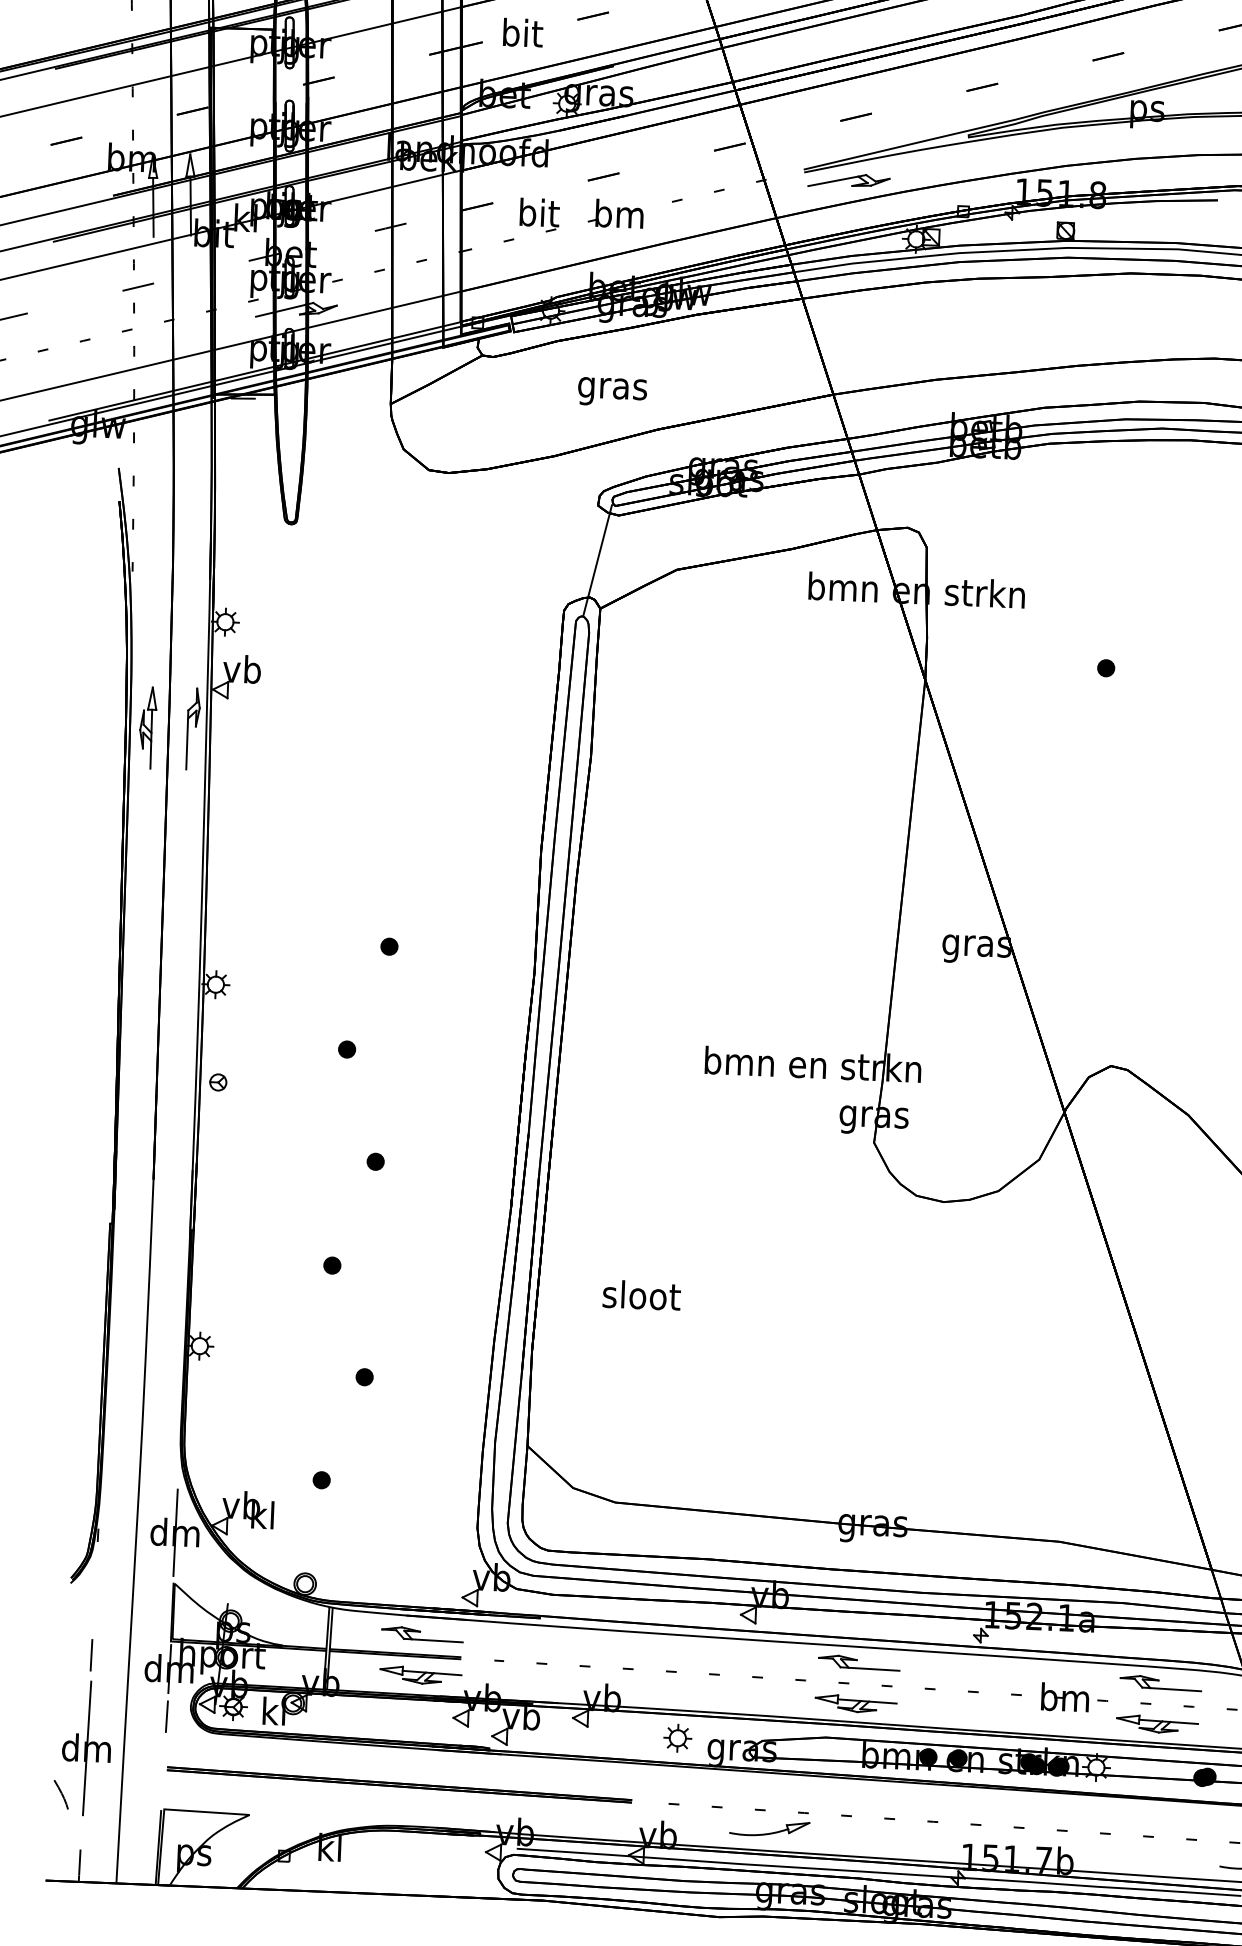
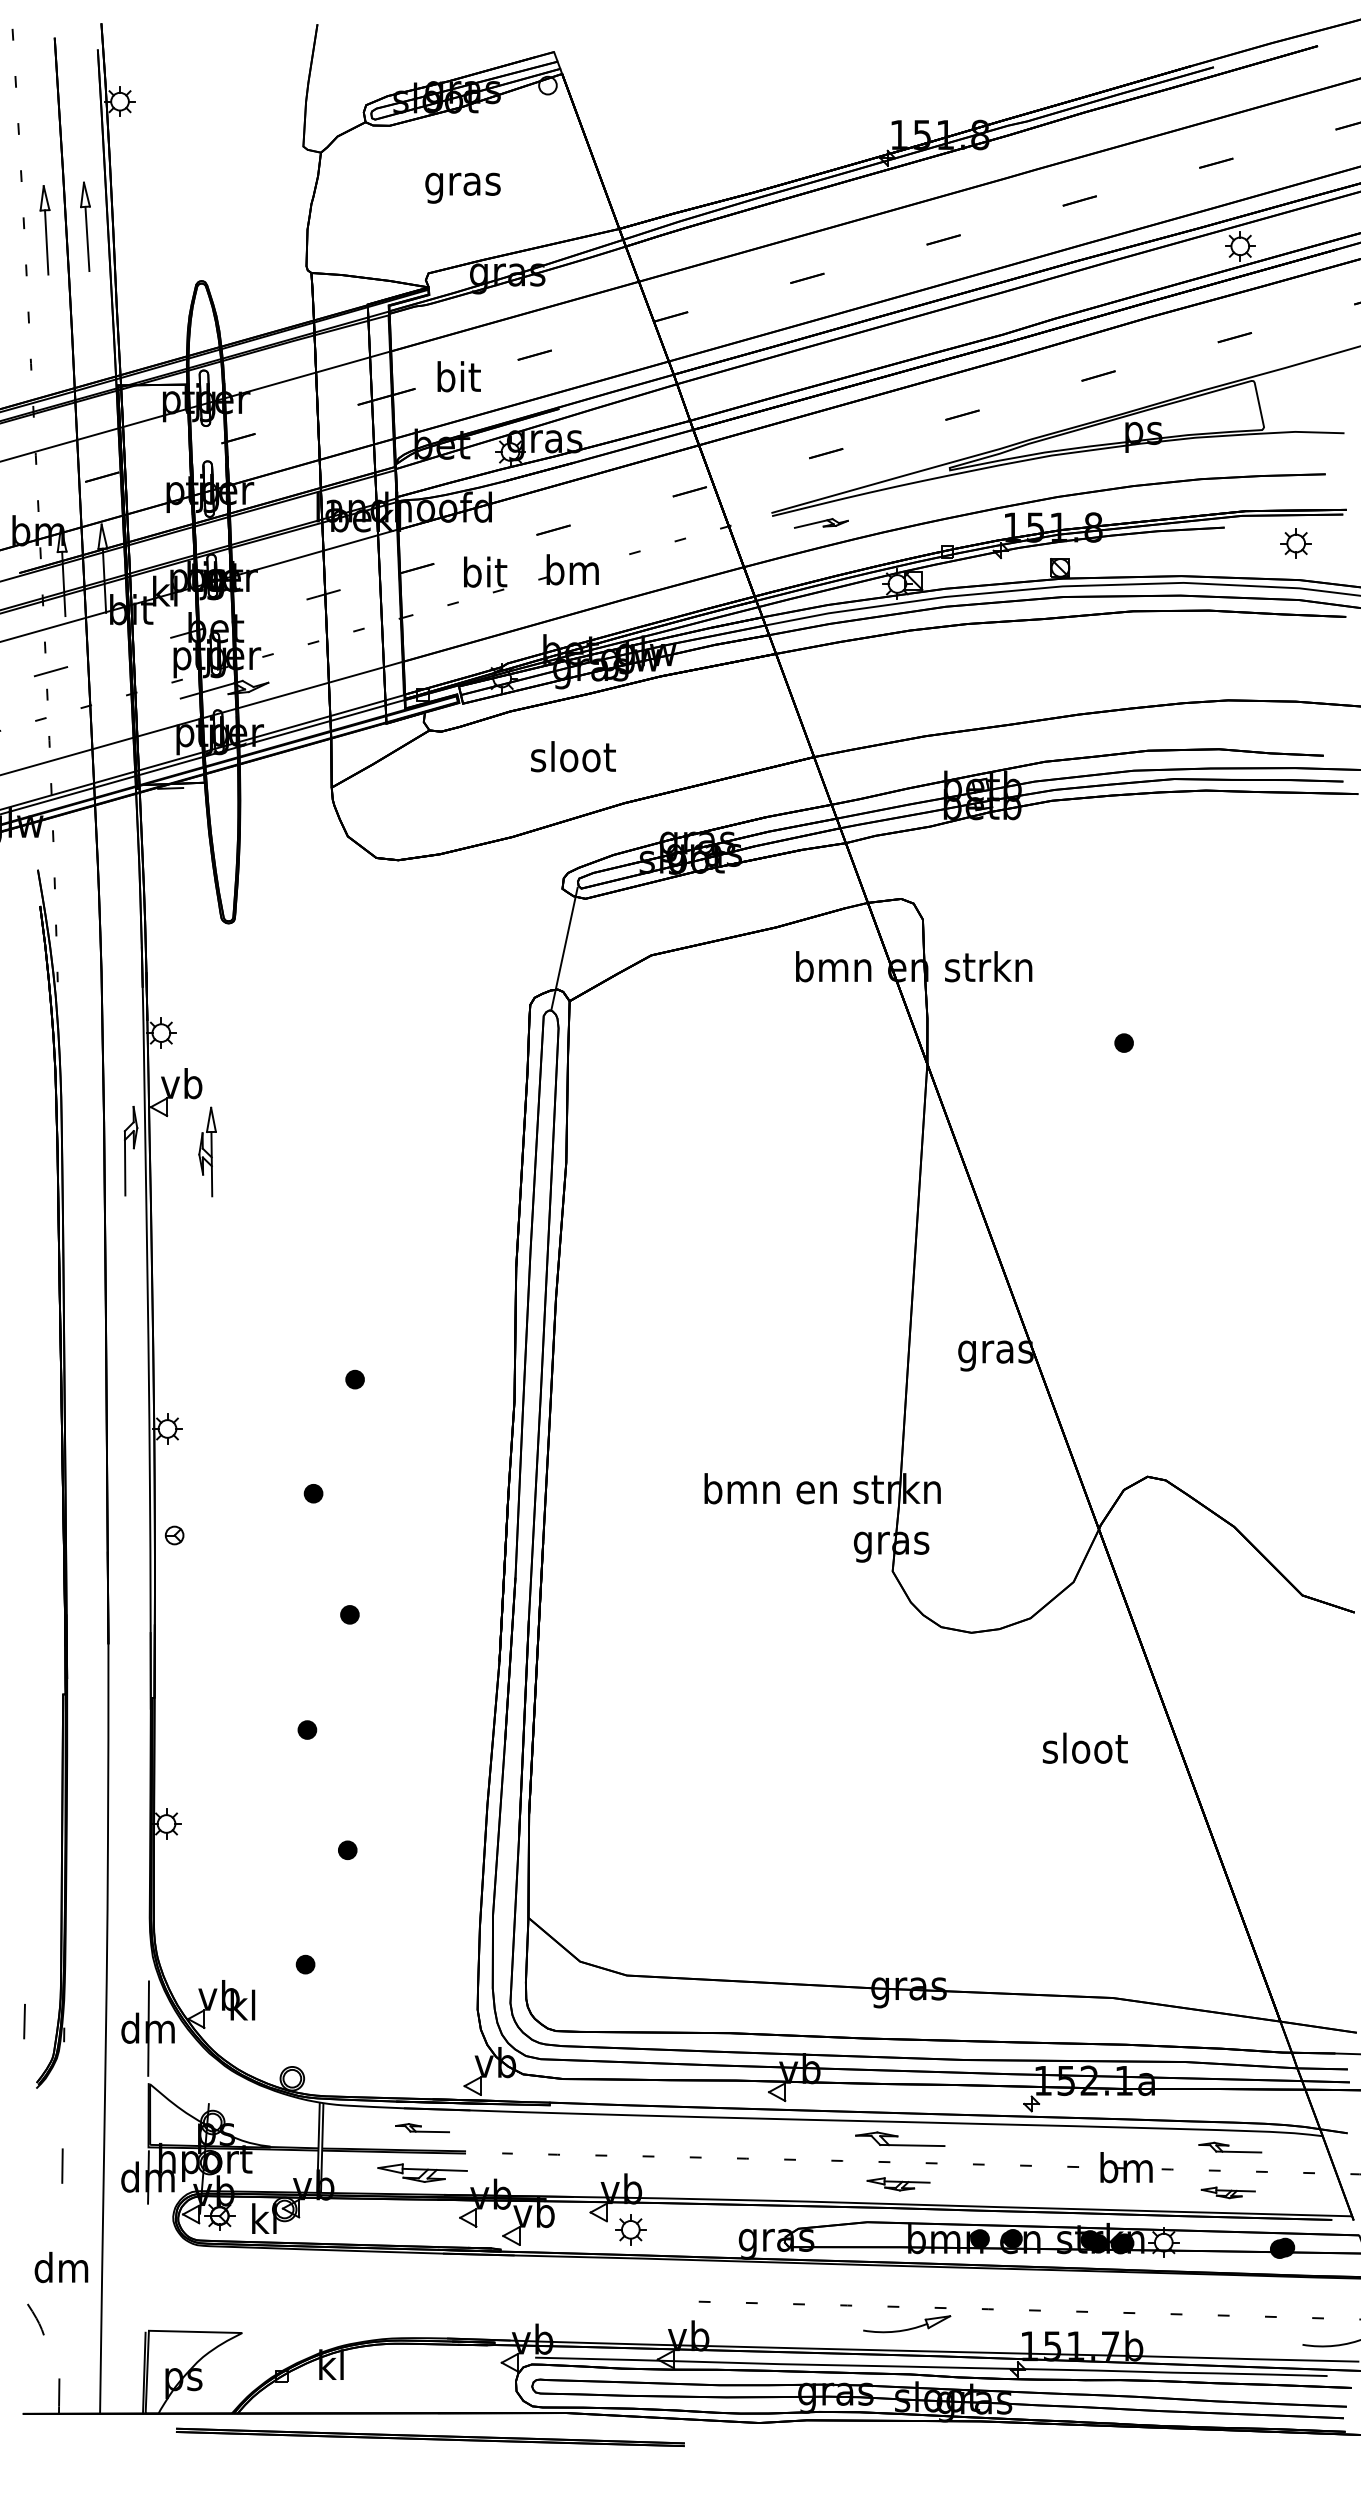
part: (849, 181) -> (821, 523), size x0.6
text: (613, 388) -> (573, 760), gras -> sloot
part: (147, 727) -> (207, 1151), moved
text: (641, 1294) -> (1084, 1747), moved
part: (422, 1633) -> (422, 2127), size x0.6
part: (1161, 1683) -> (1230, 2147), size x0.7
part: (855, 1704) -> (898, 2184), size x0.7
line: (166, 1716) -> (24, 2021), moved
part: (1157, 1724) -> (1228, 2192), size x0.6
part: (677, 1737) -> (630, 2229), moved
line: (86, 1748) -> (61, 2267), removed
part: (399, 1784) -> (430, 2436), moved
part: (769, 1828) -> (907, 2324), moved

